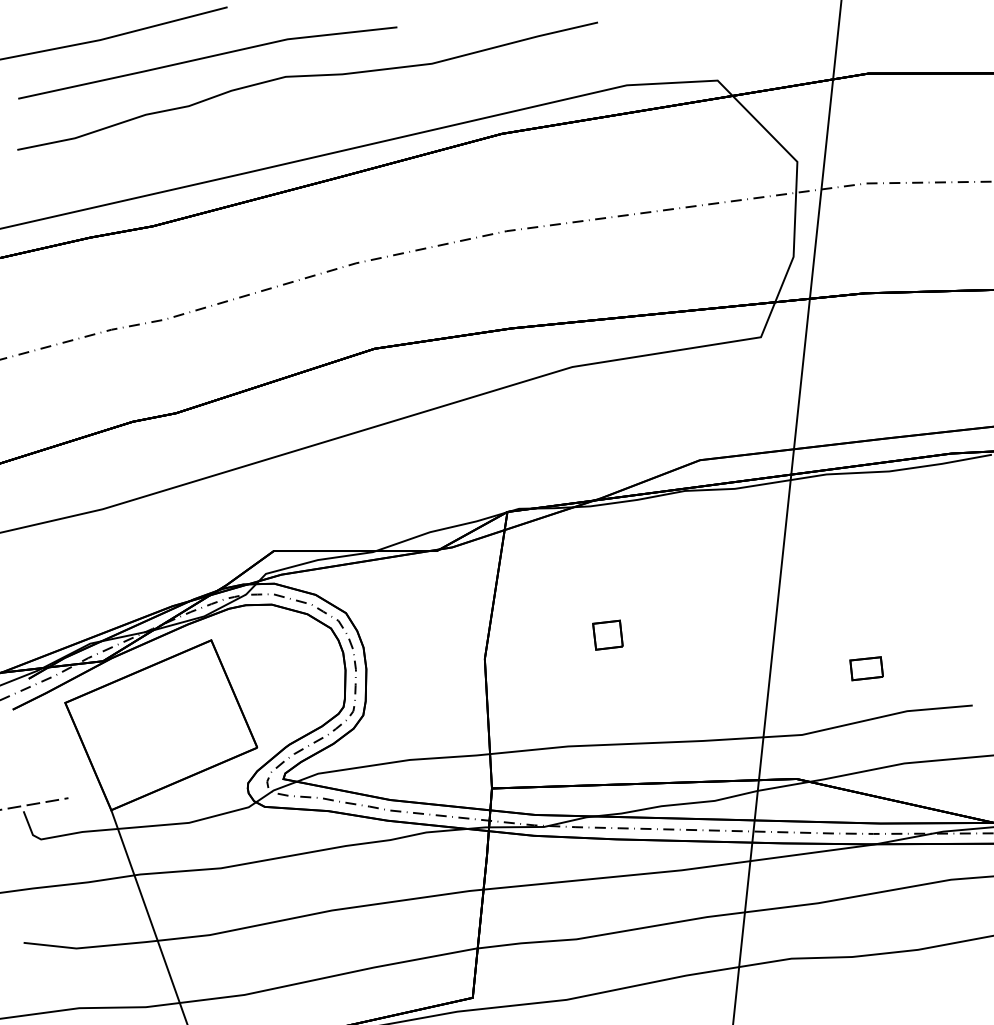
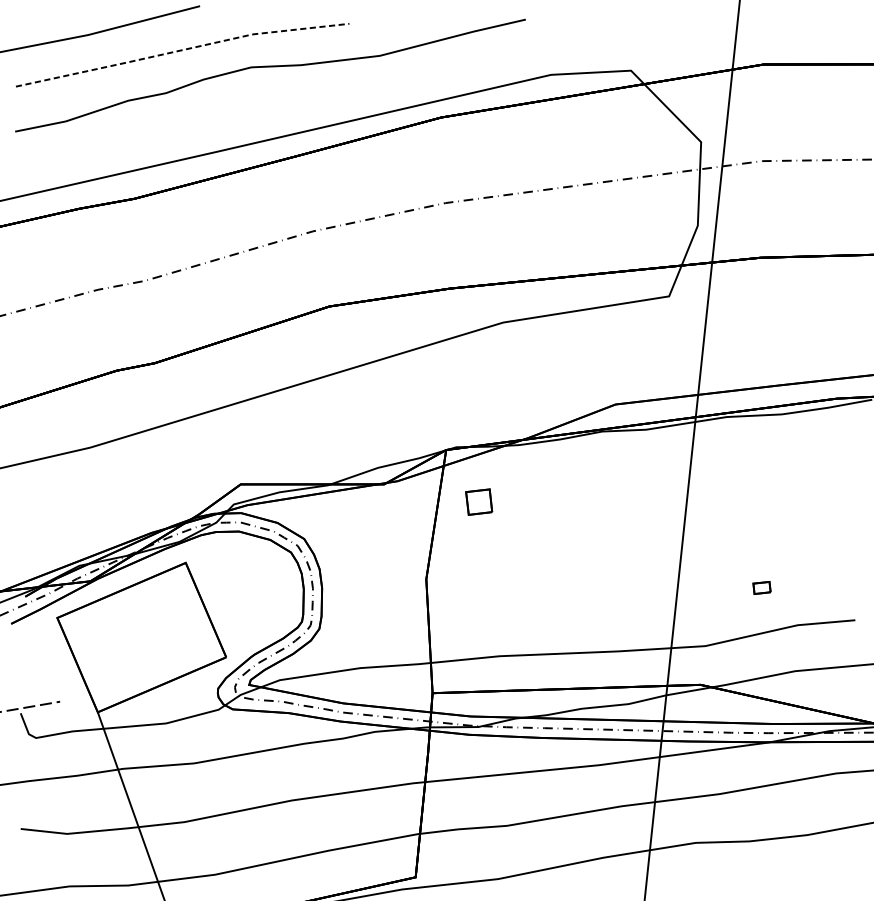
line: (207, 57) -> (182, 50), solid -> dashed
part: (607, 634) -> (478, 501), moved
part: (866, 668) -> (761, 587), size x0.6

